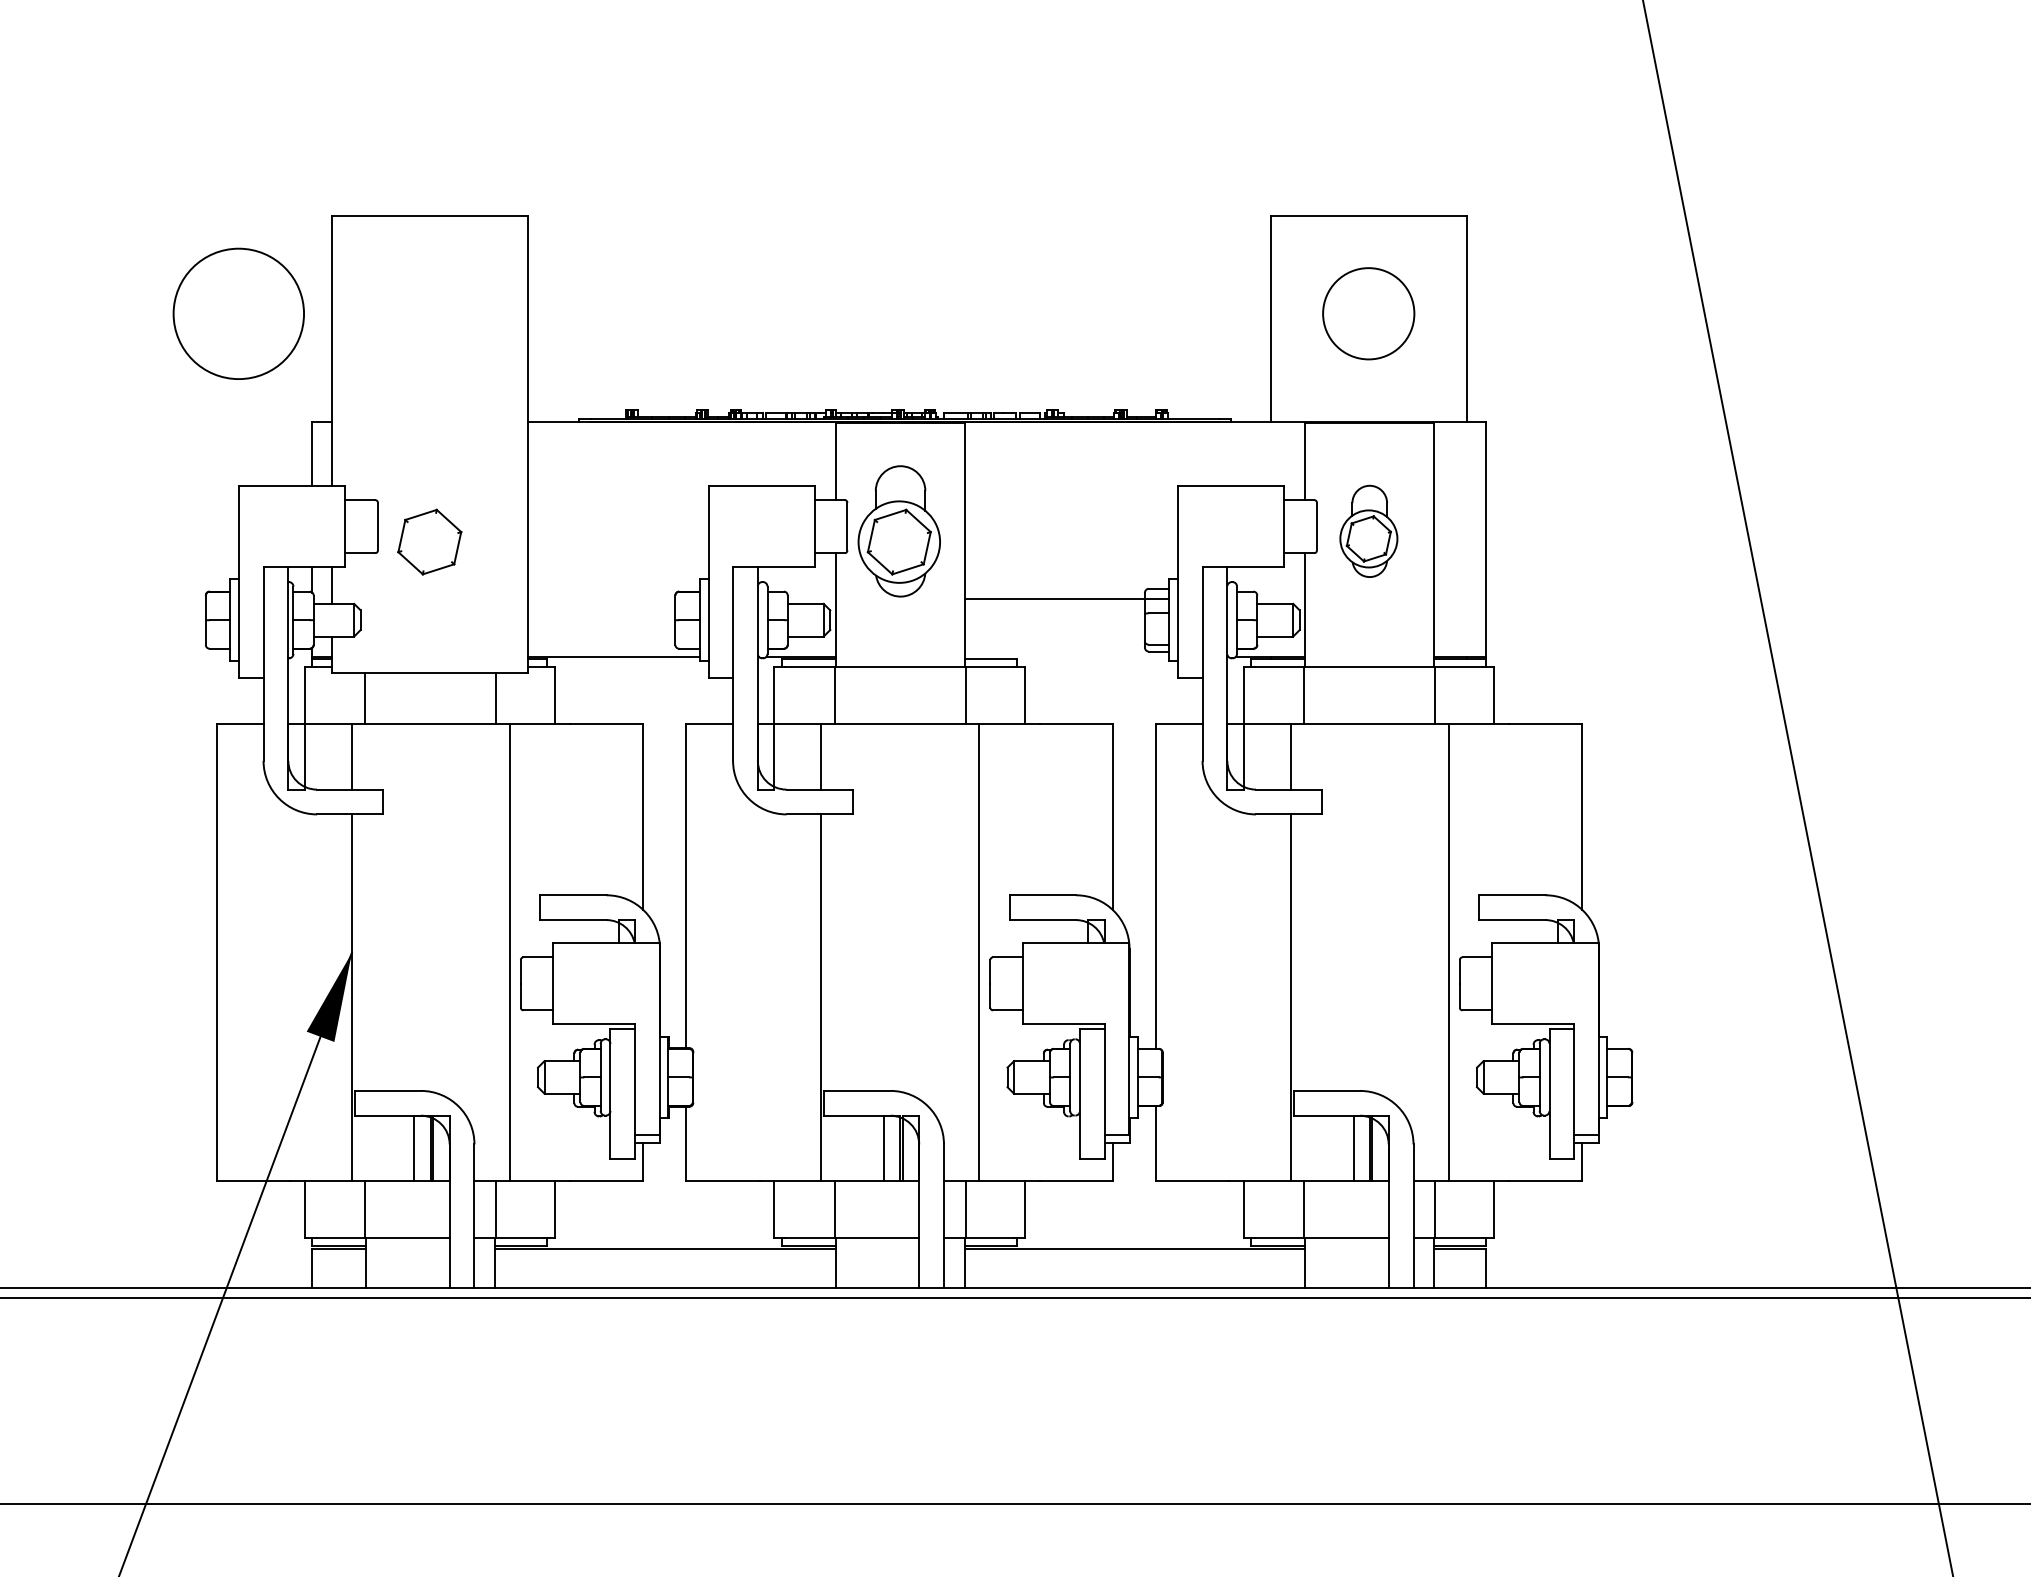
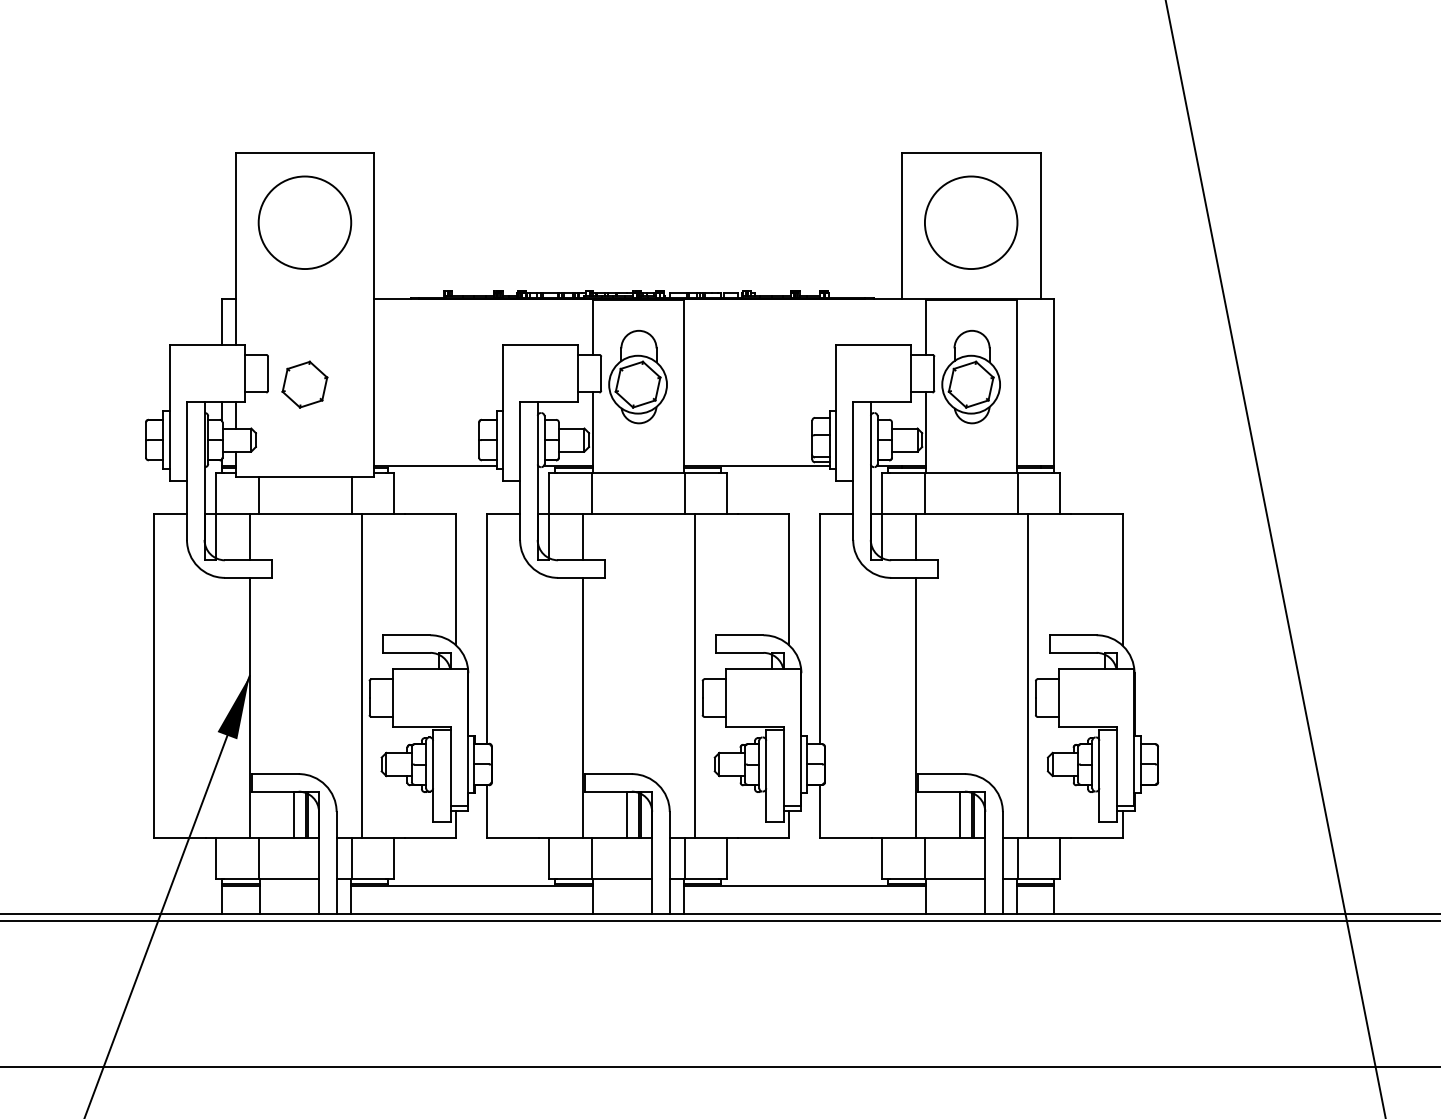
circle: (238, 313) -> (304, 222), moved
circle: (1368, 313) -> (970, 222), size x1.43
part: (1368, 531) -> (970, 377), size x1.43
line: (1066, 598) -> (756, 465), moved

